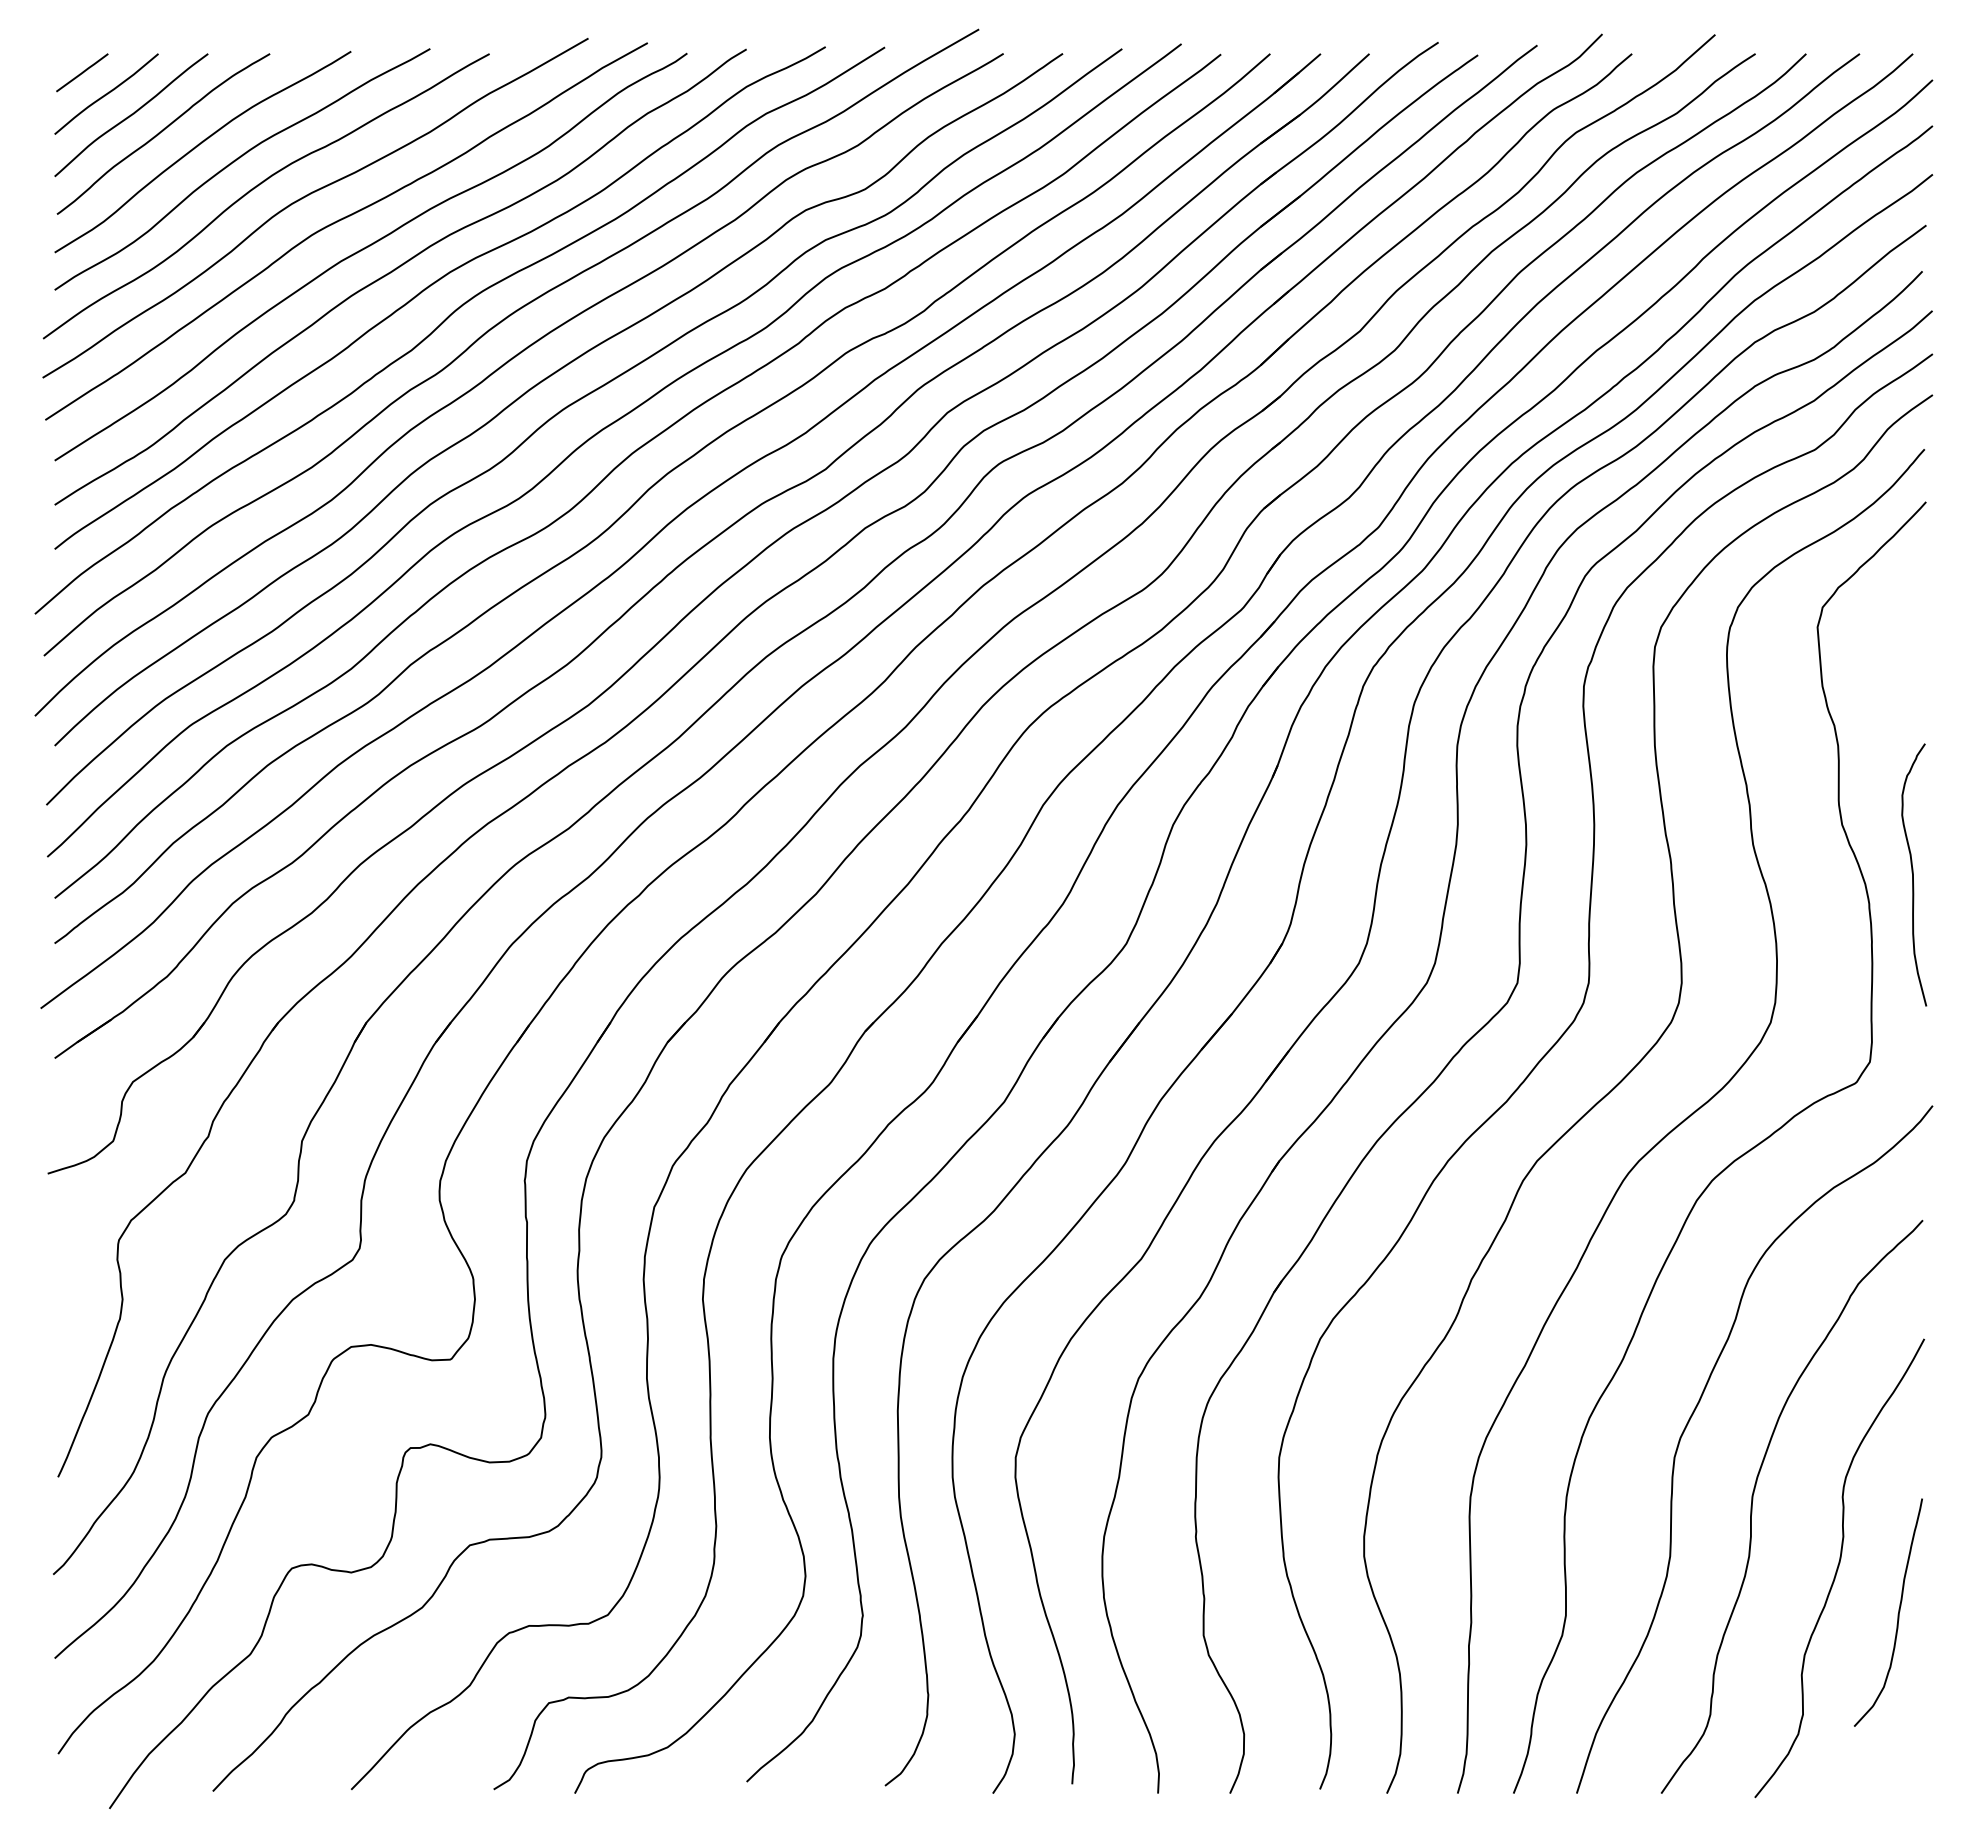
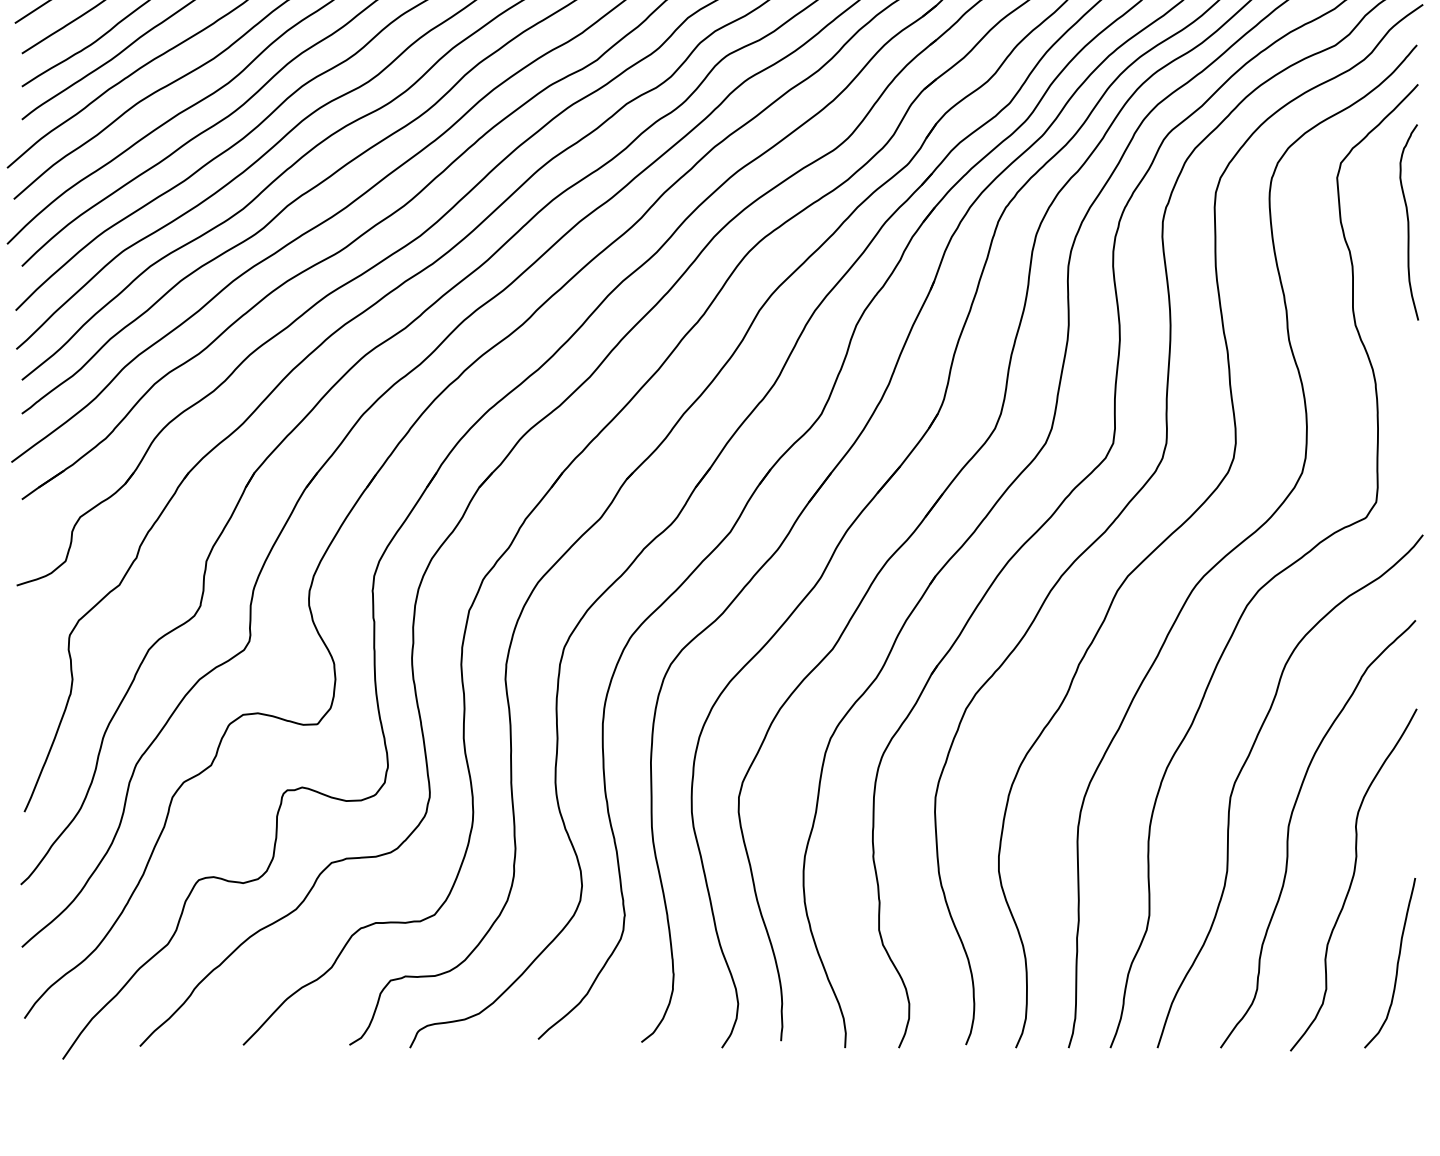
curve: (1913, 874) -> (1408, 222), moved
curve: (1897, 1614) -> (1396, 964), moved

